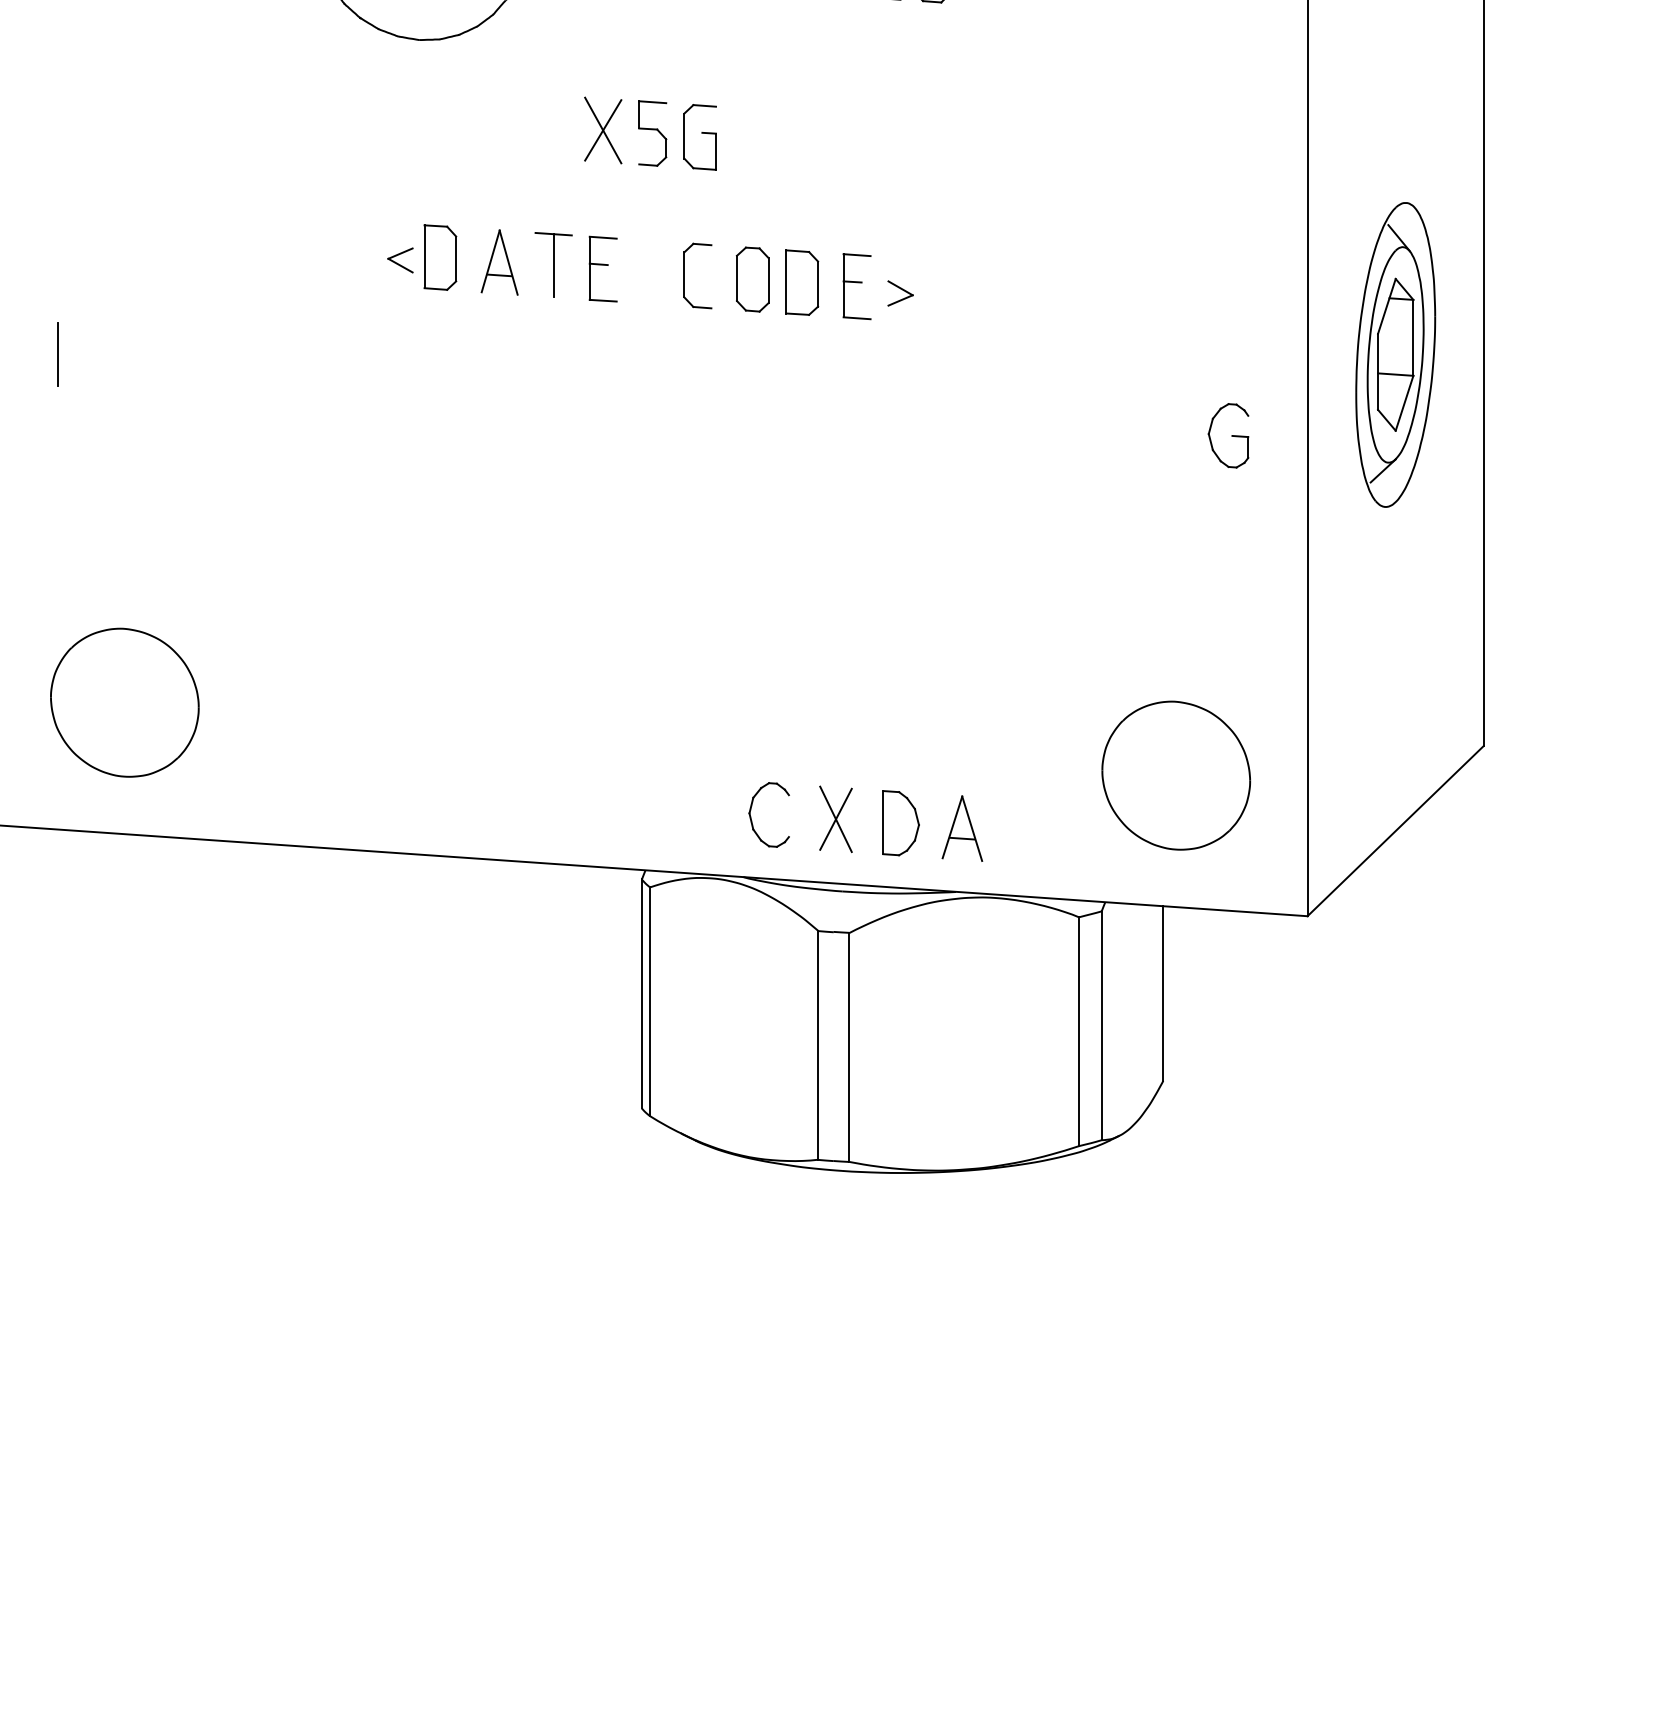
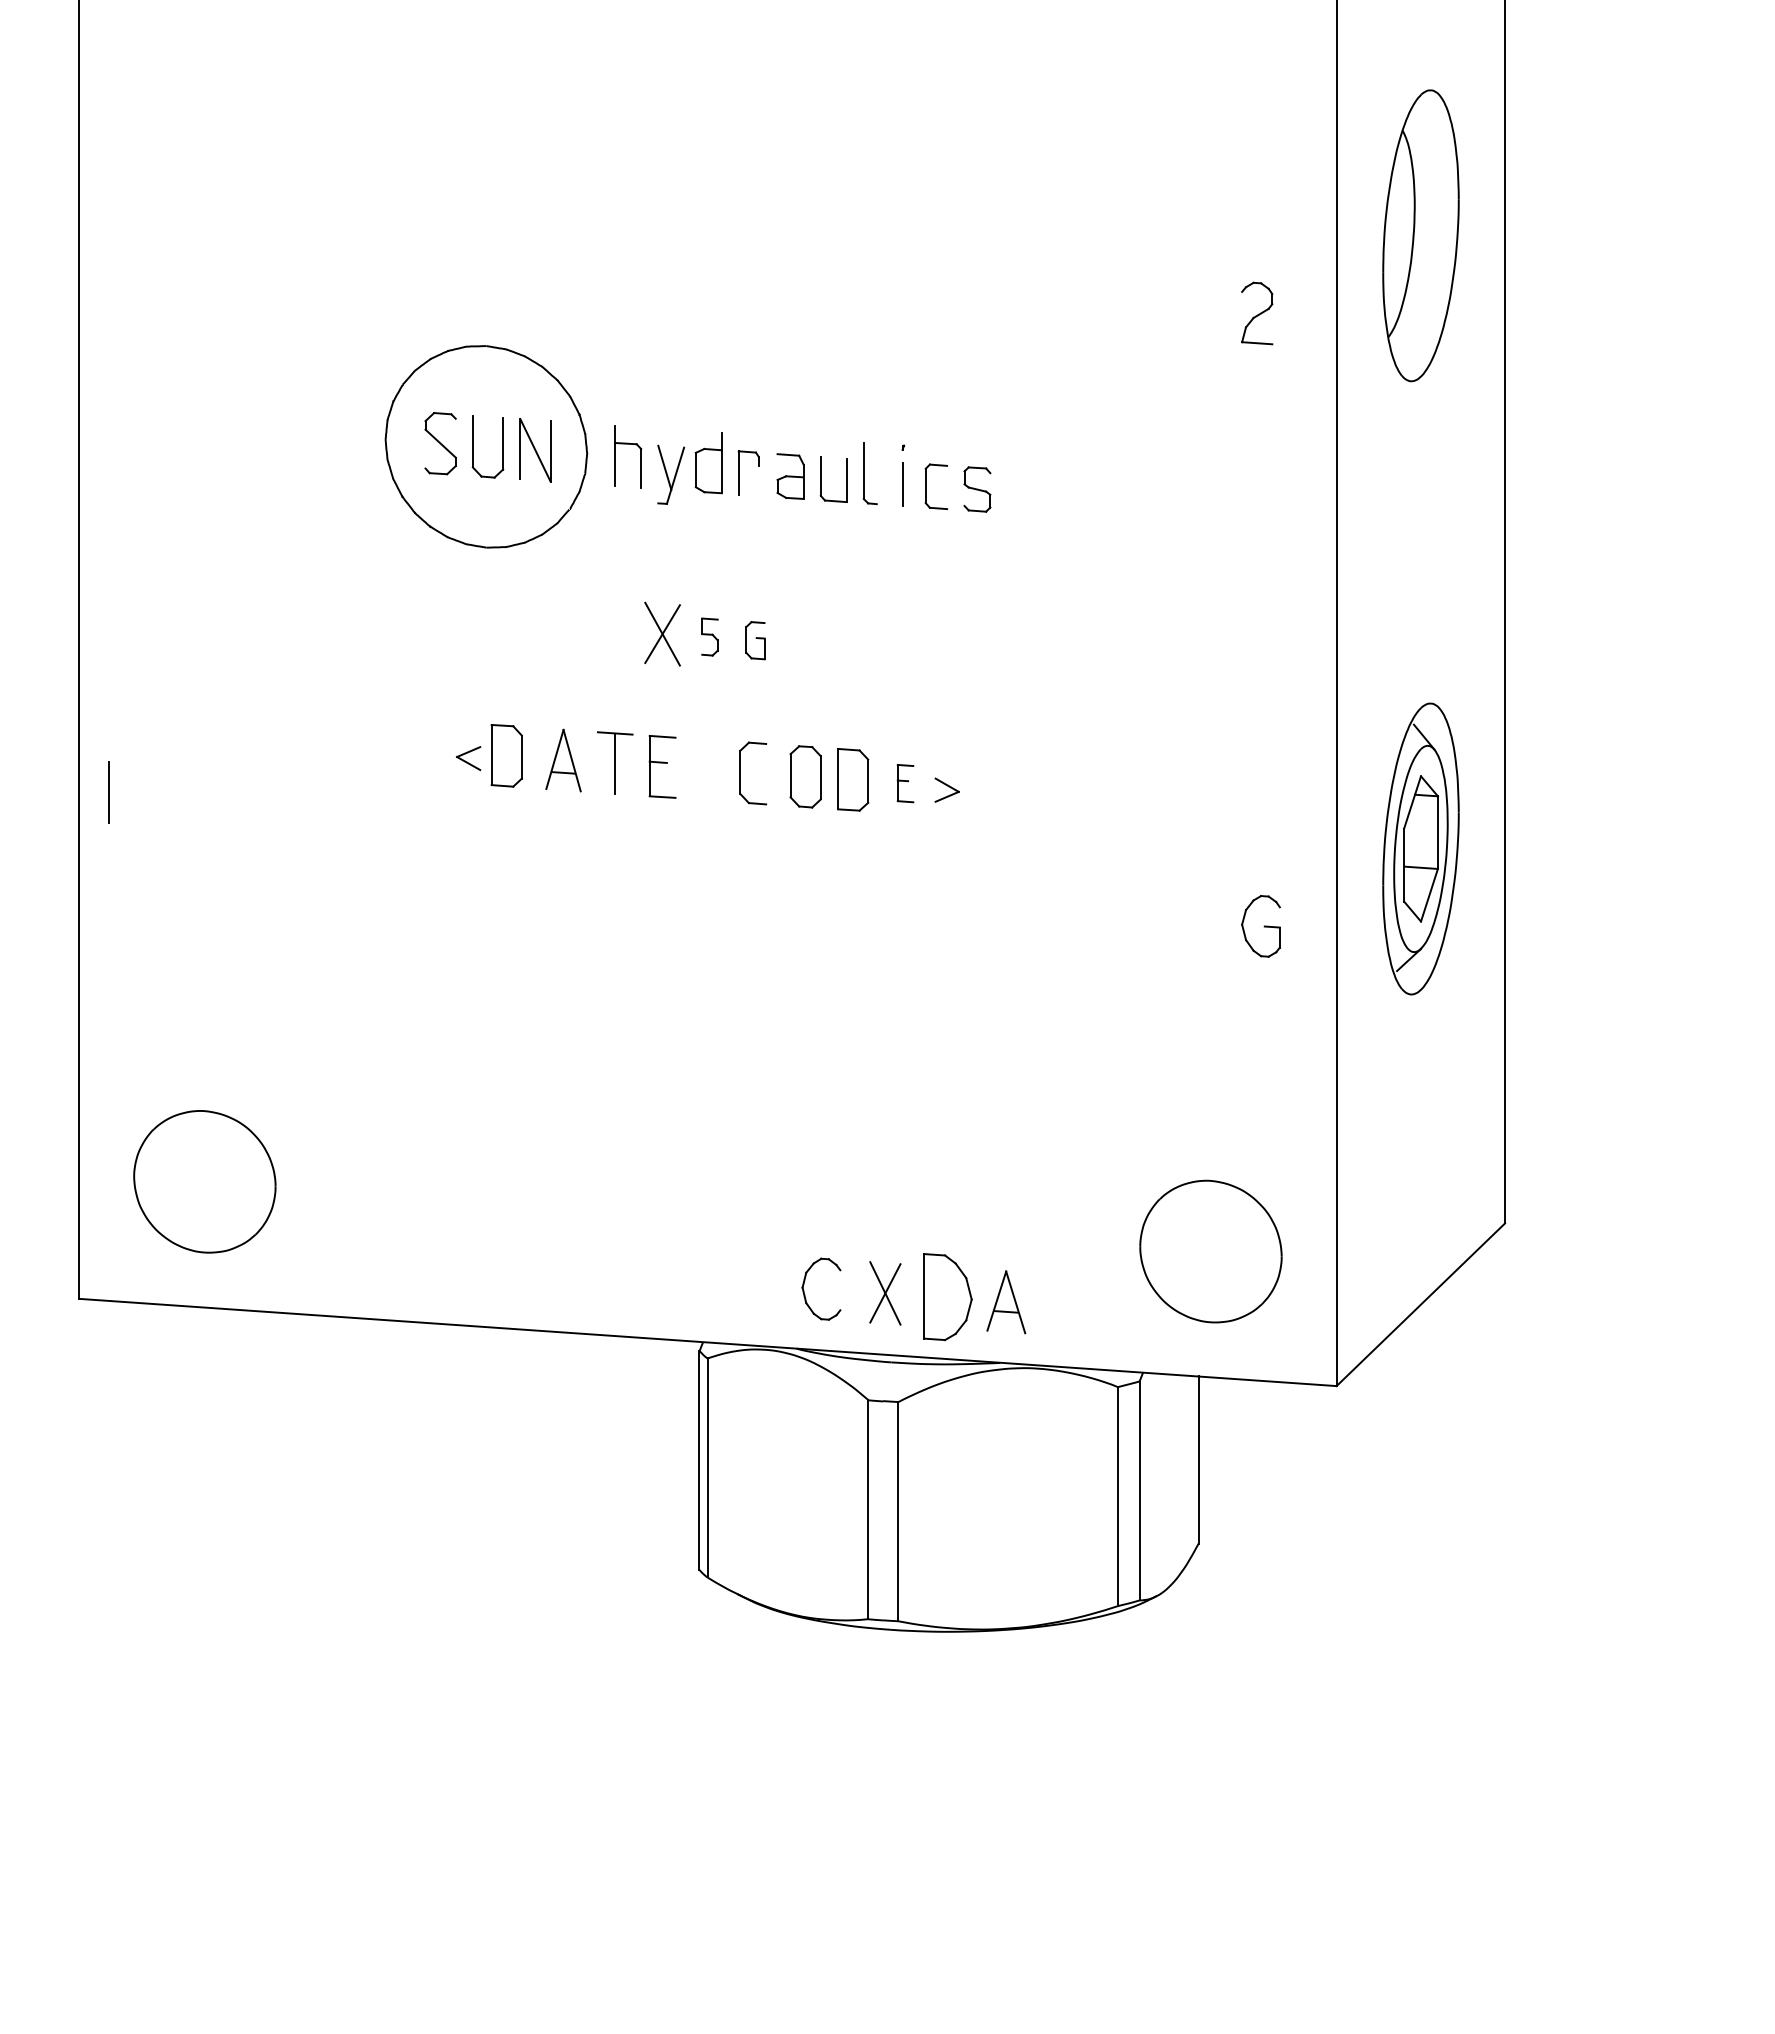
part: (652, 132) -> (709, 636), size x0.6
part: (700, 137) -> (755, 640), size x0.6
part: (857, 286) -> (905, 783), size x0.6
line: (56, 354) -> (108, 792), moved
part: (900, 822) -> (947, 1296), size x1.4

